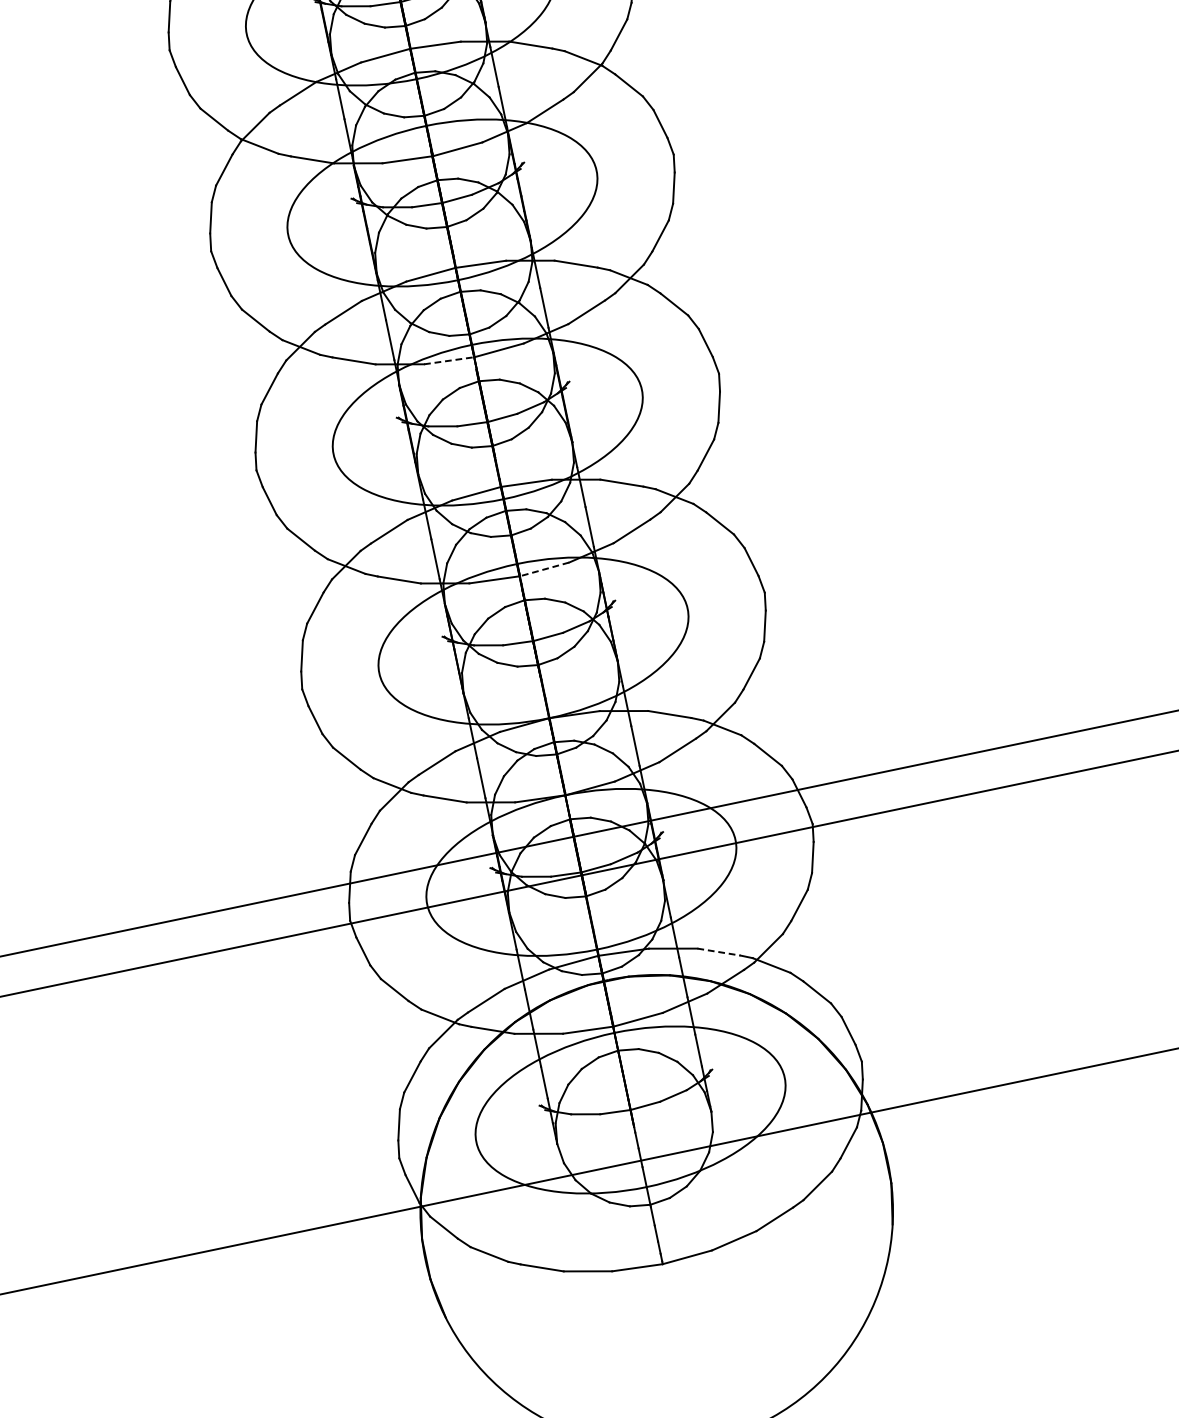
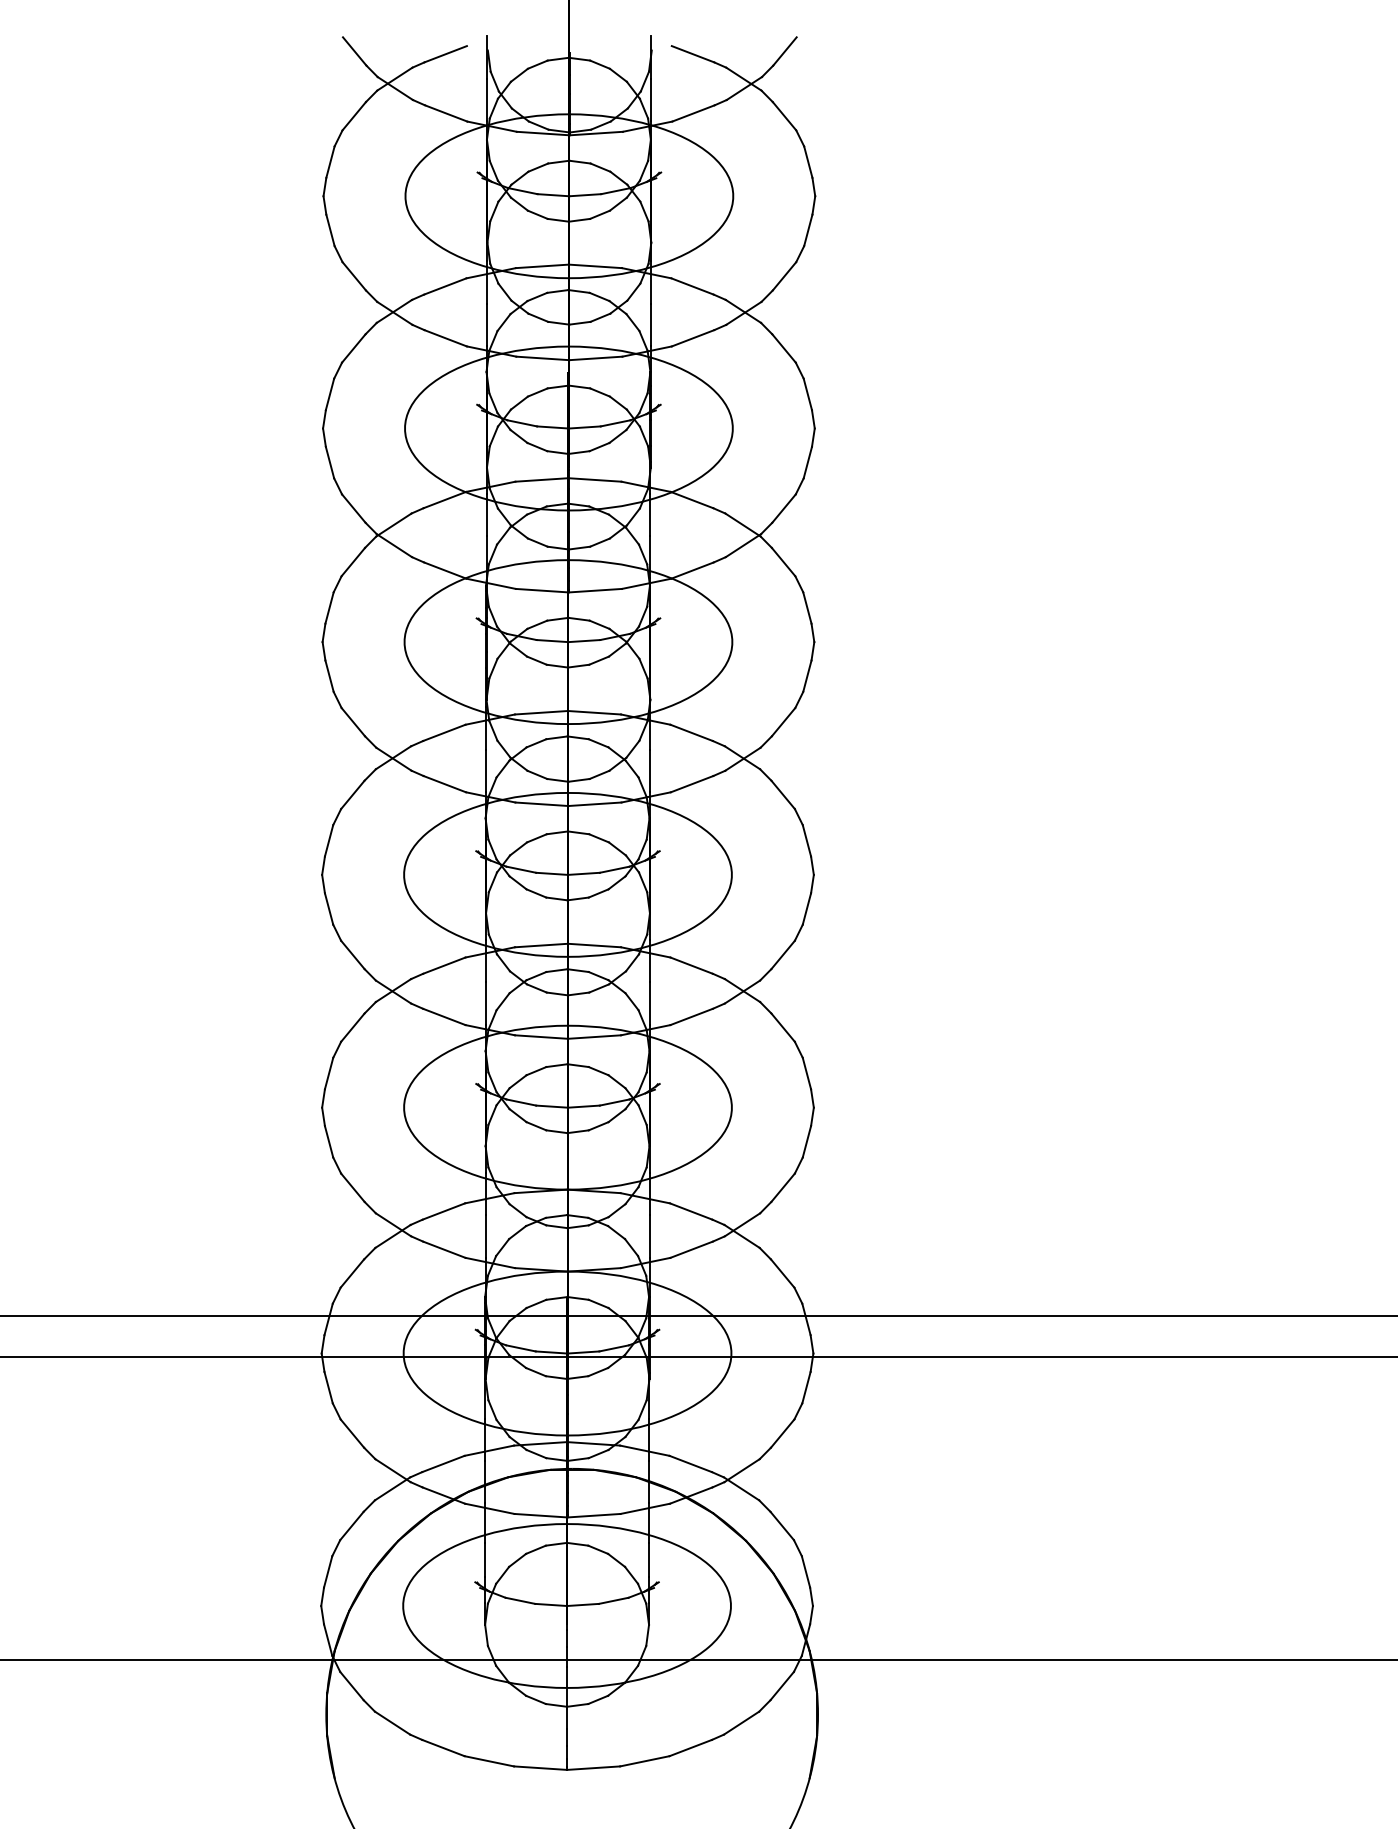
line: (449, 361) -> (541, 804), dashed -> solid
line: (544, 569) -> (594, 1037), dashed -> solid
line: (718, 951) -> (690, 1463), dashed -> solid

